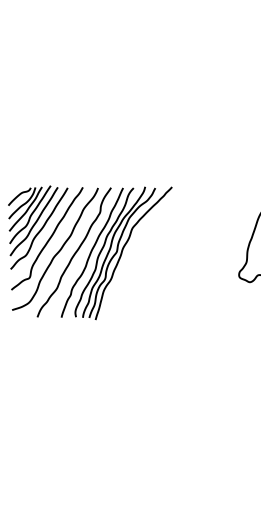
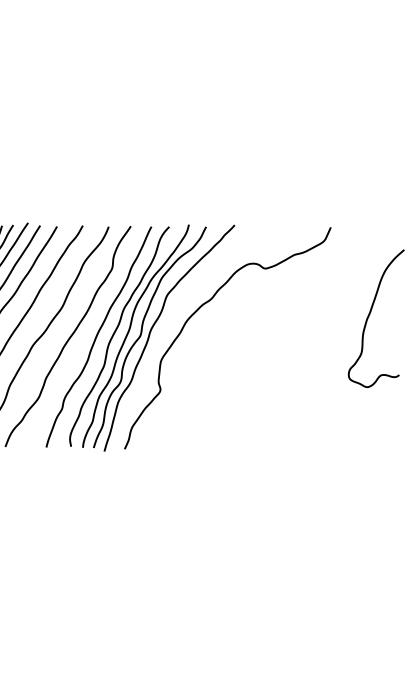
curve: (152, 236) -> (201, 309), added

